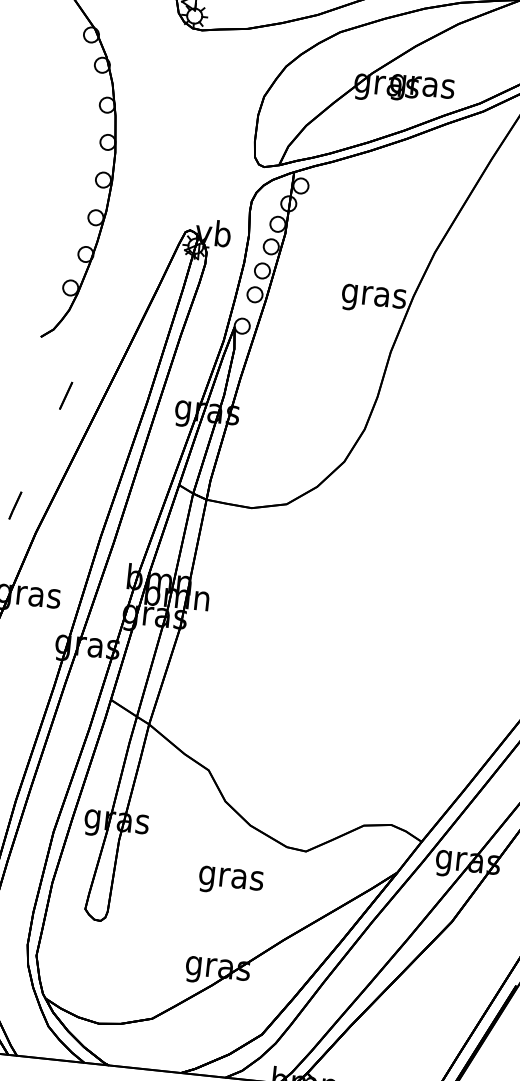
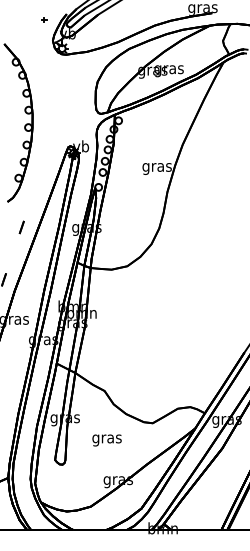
text: (229, 881) -> (106, 440), moved

